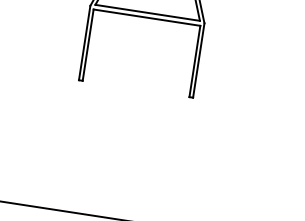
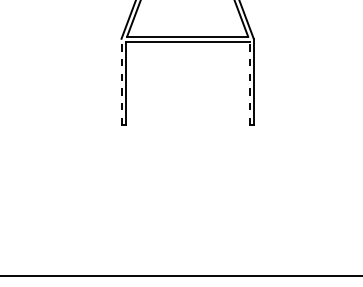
line: (84, 42) -> (121, 81), solid -> dashed
line: (194, 61) -> (249, 83), solid -> dashed

